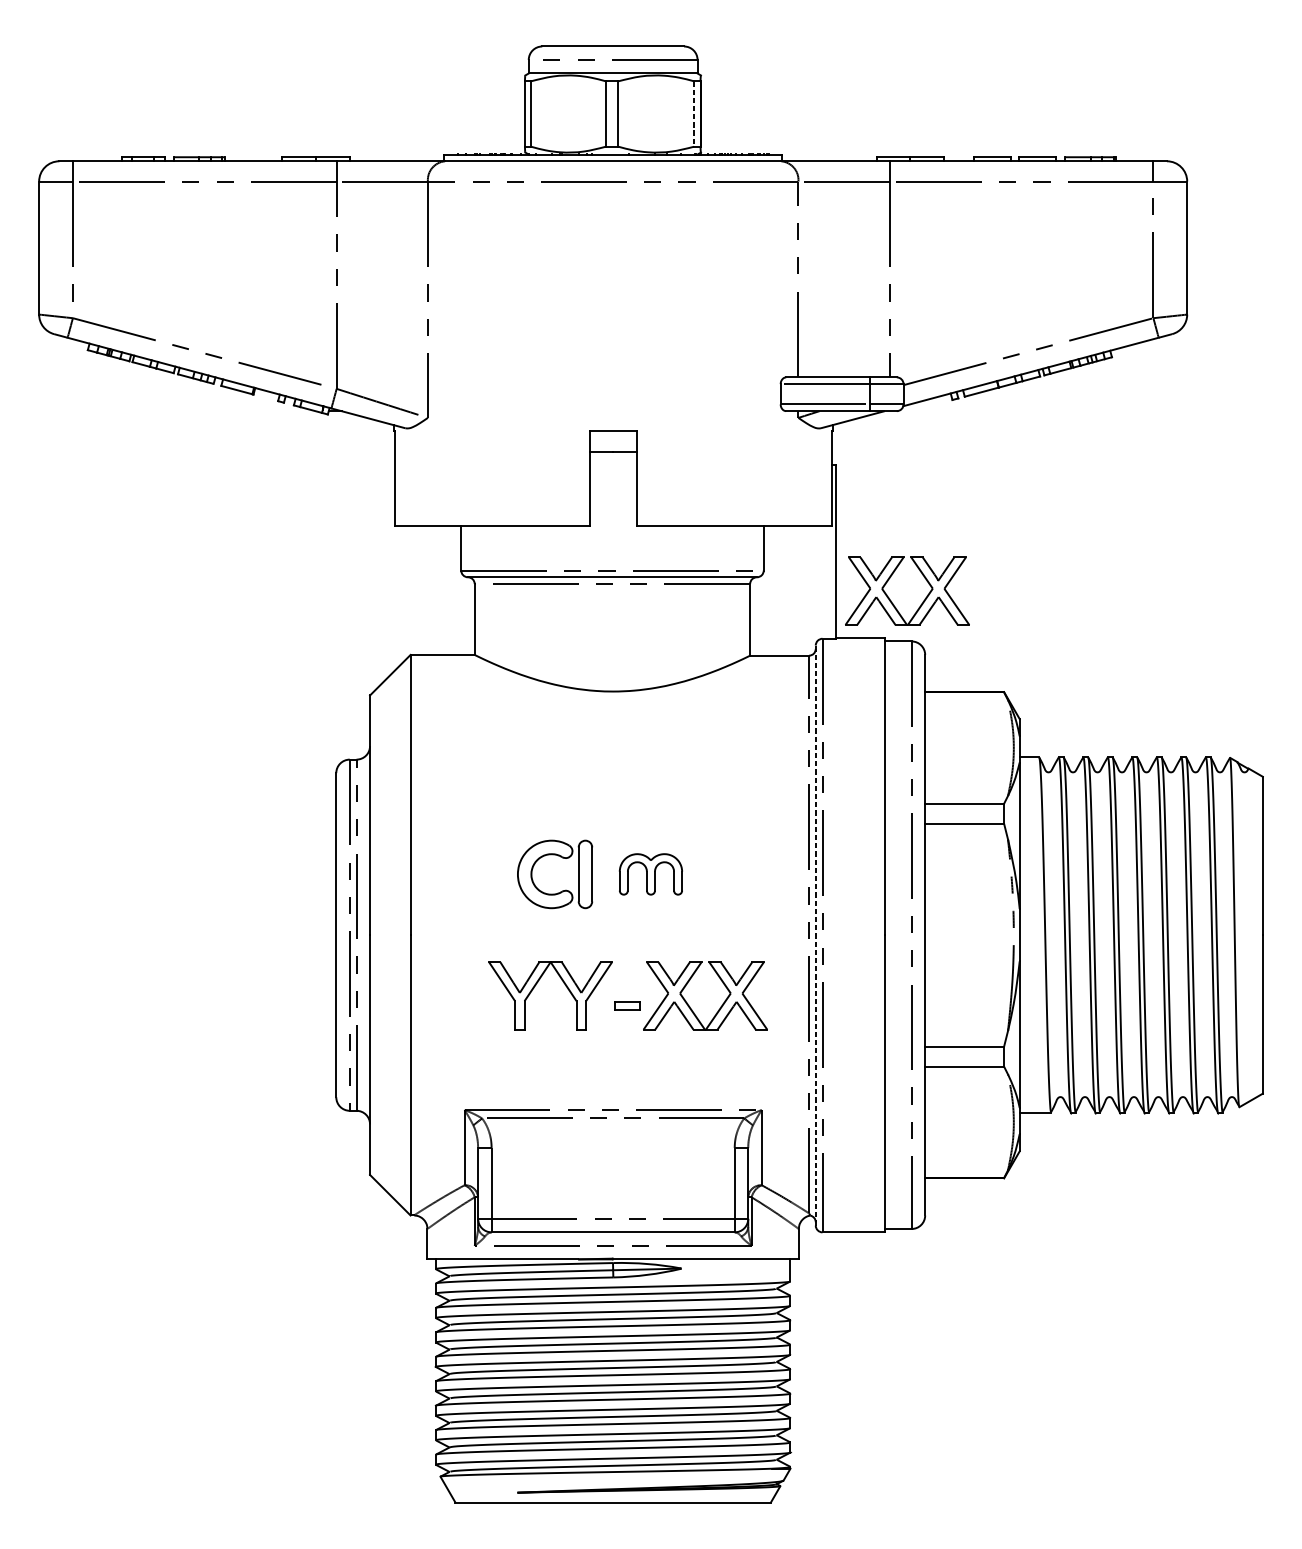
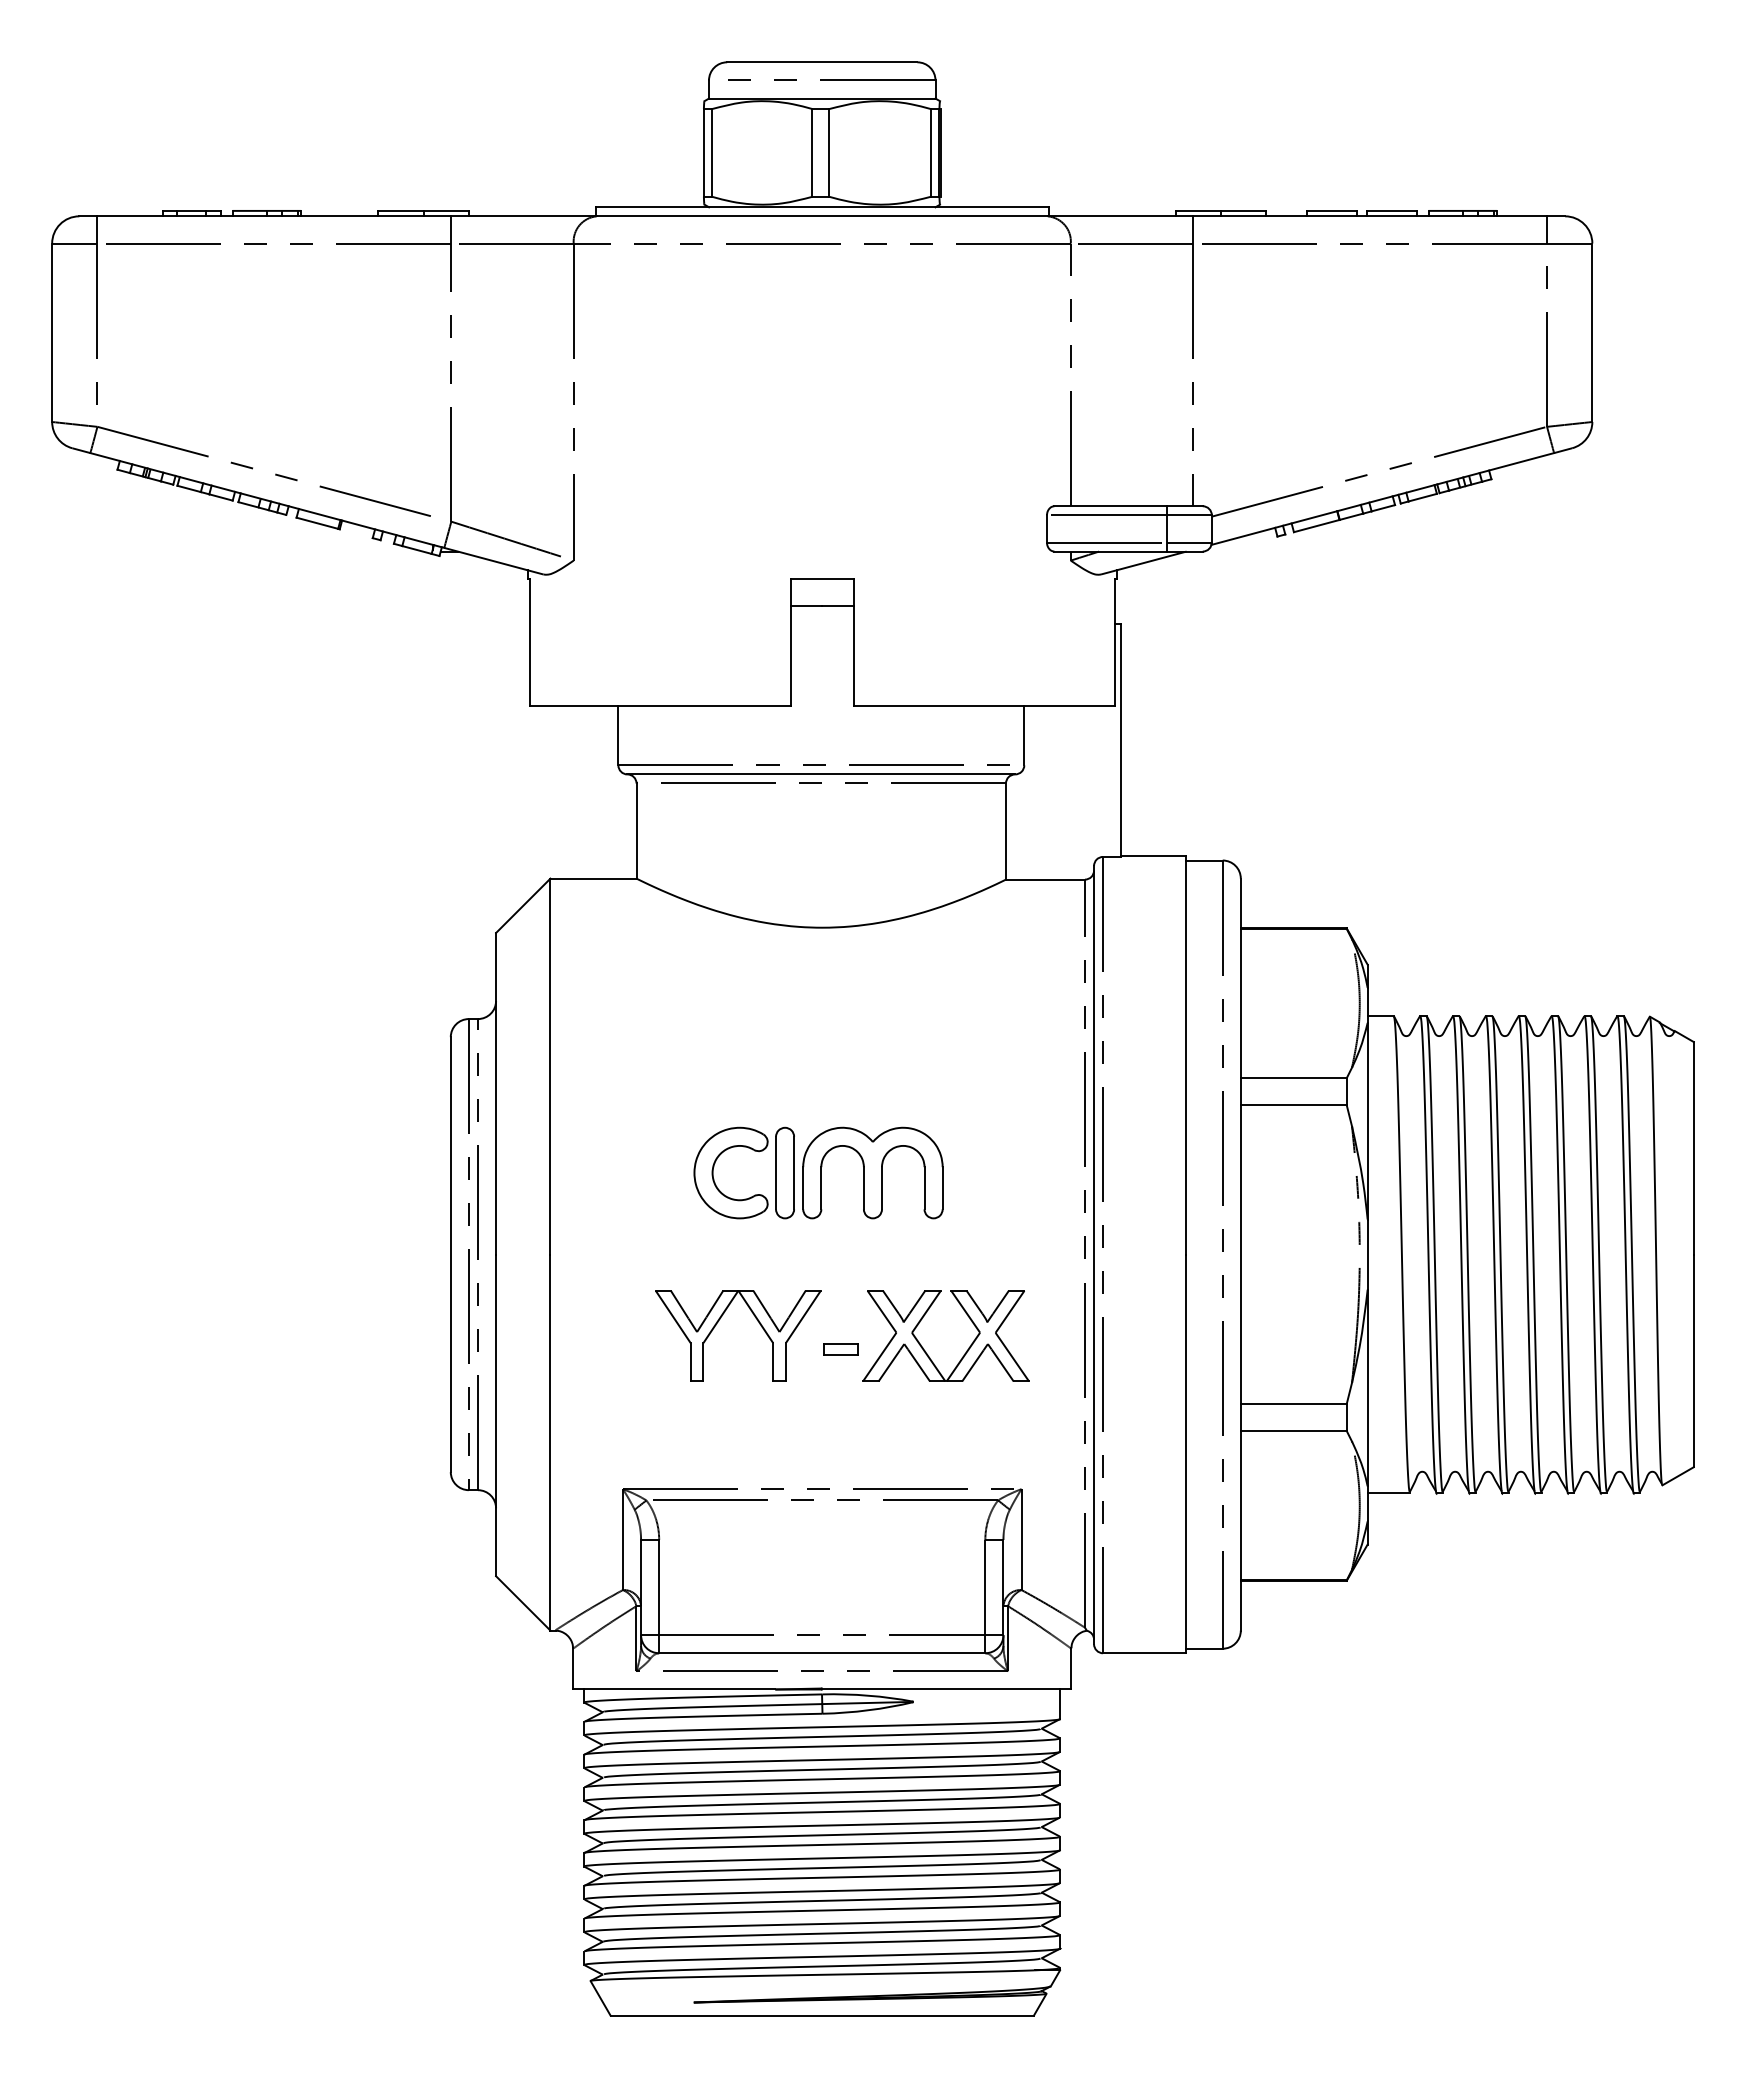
line: (693, 113) -> (930, 152), dashed -> solid
part: (892, 601) -> (1196, 807), removed
part: (650, 874) -> (872, 1172), size x1.67
line: (816, 935) -> (1094, 1254), dashed -> solid

